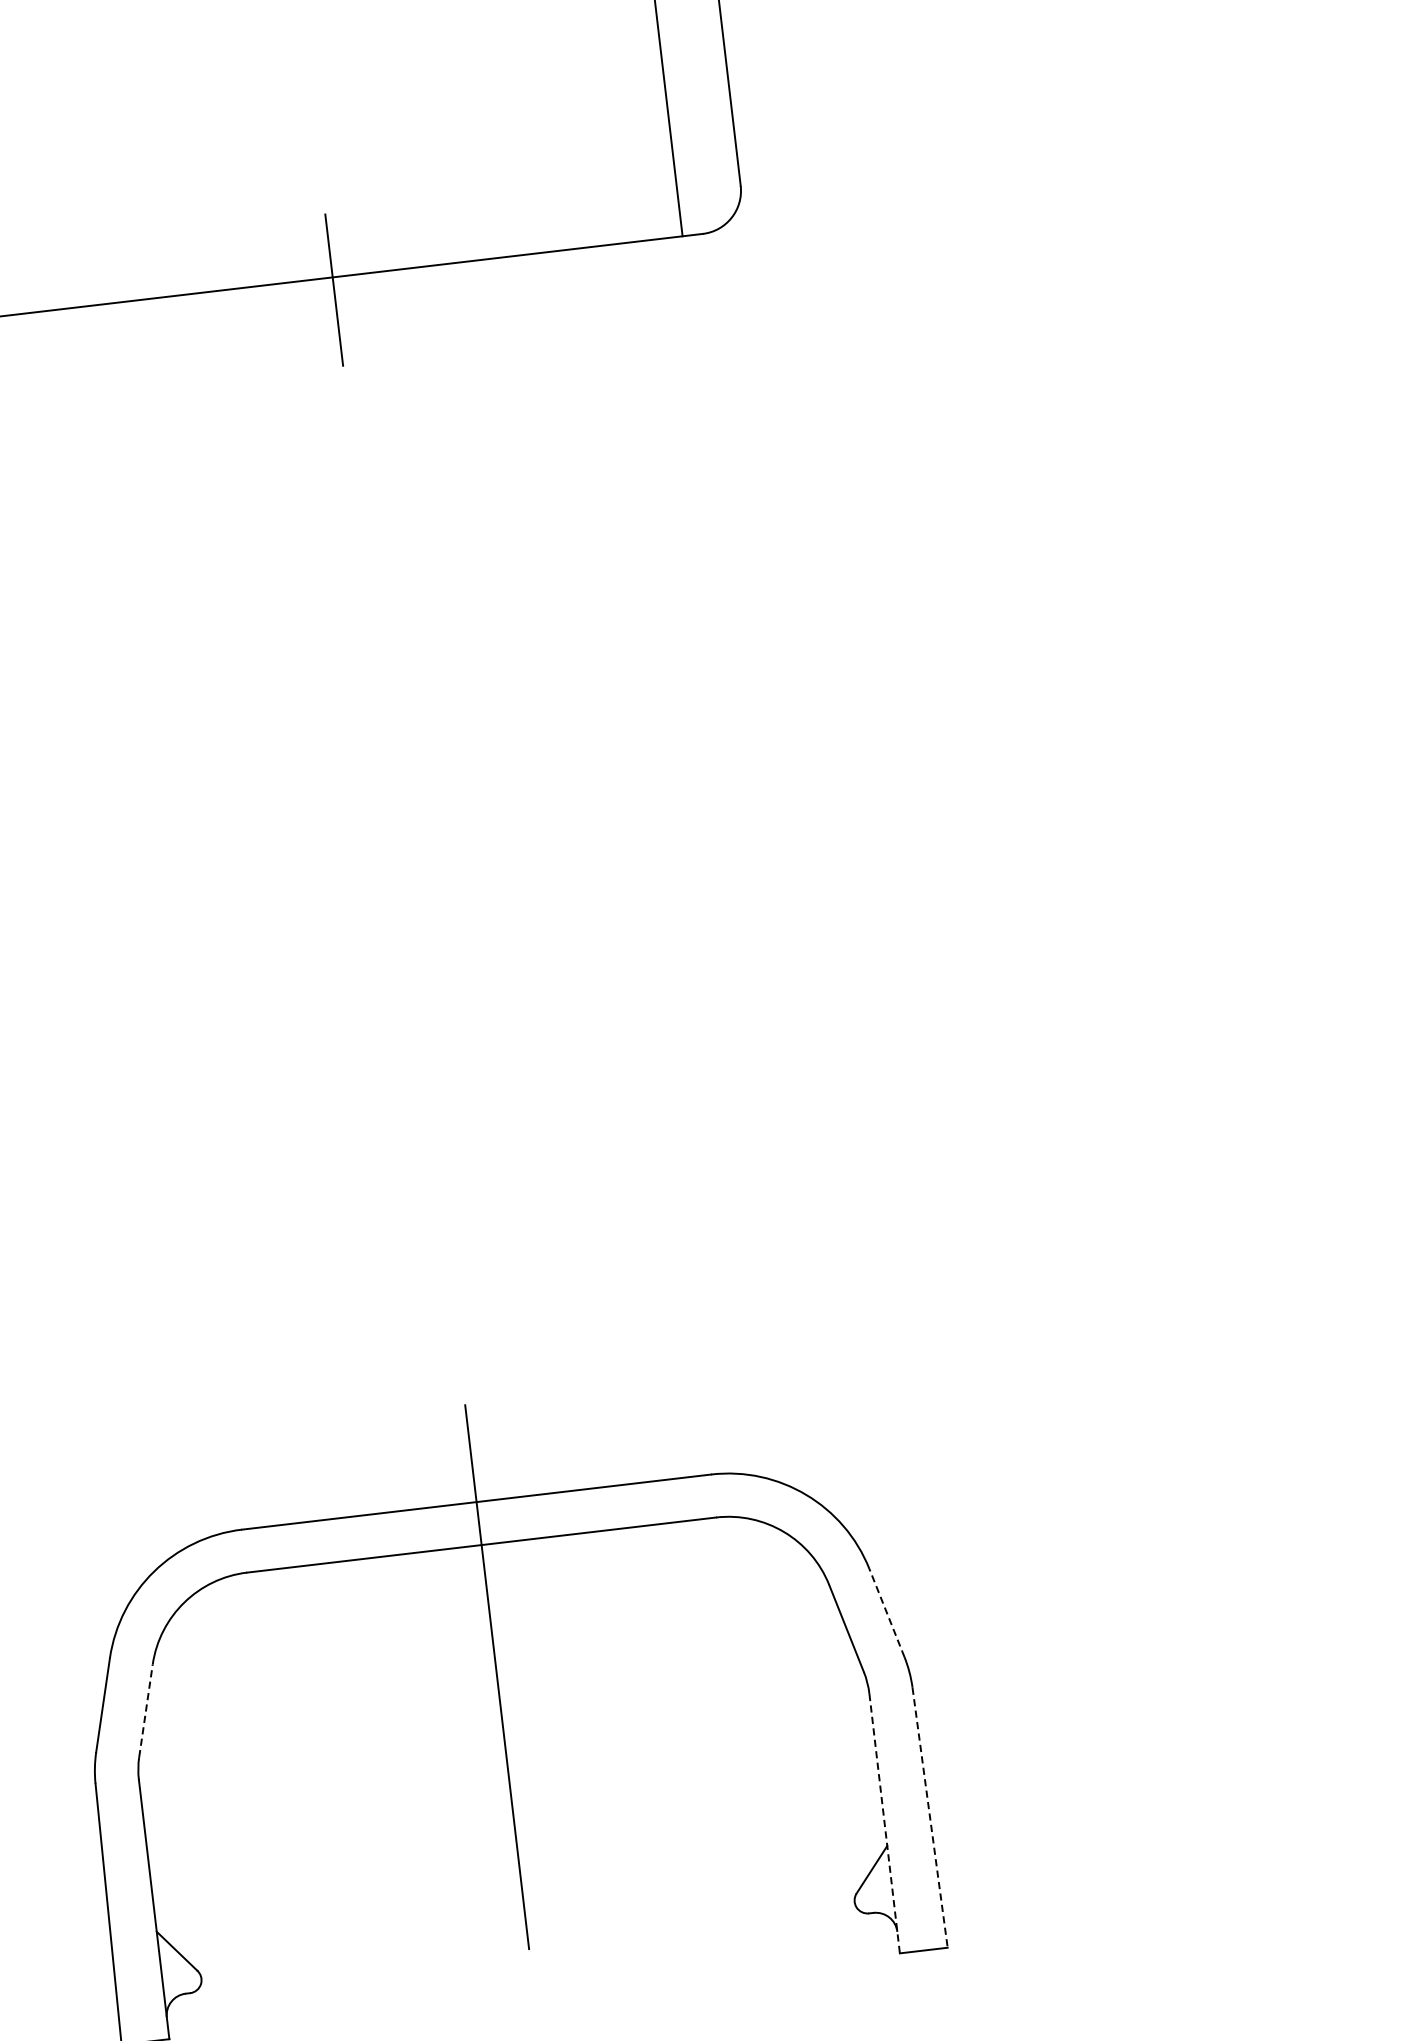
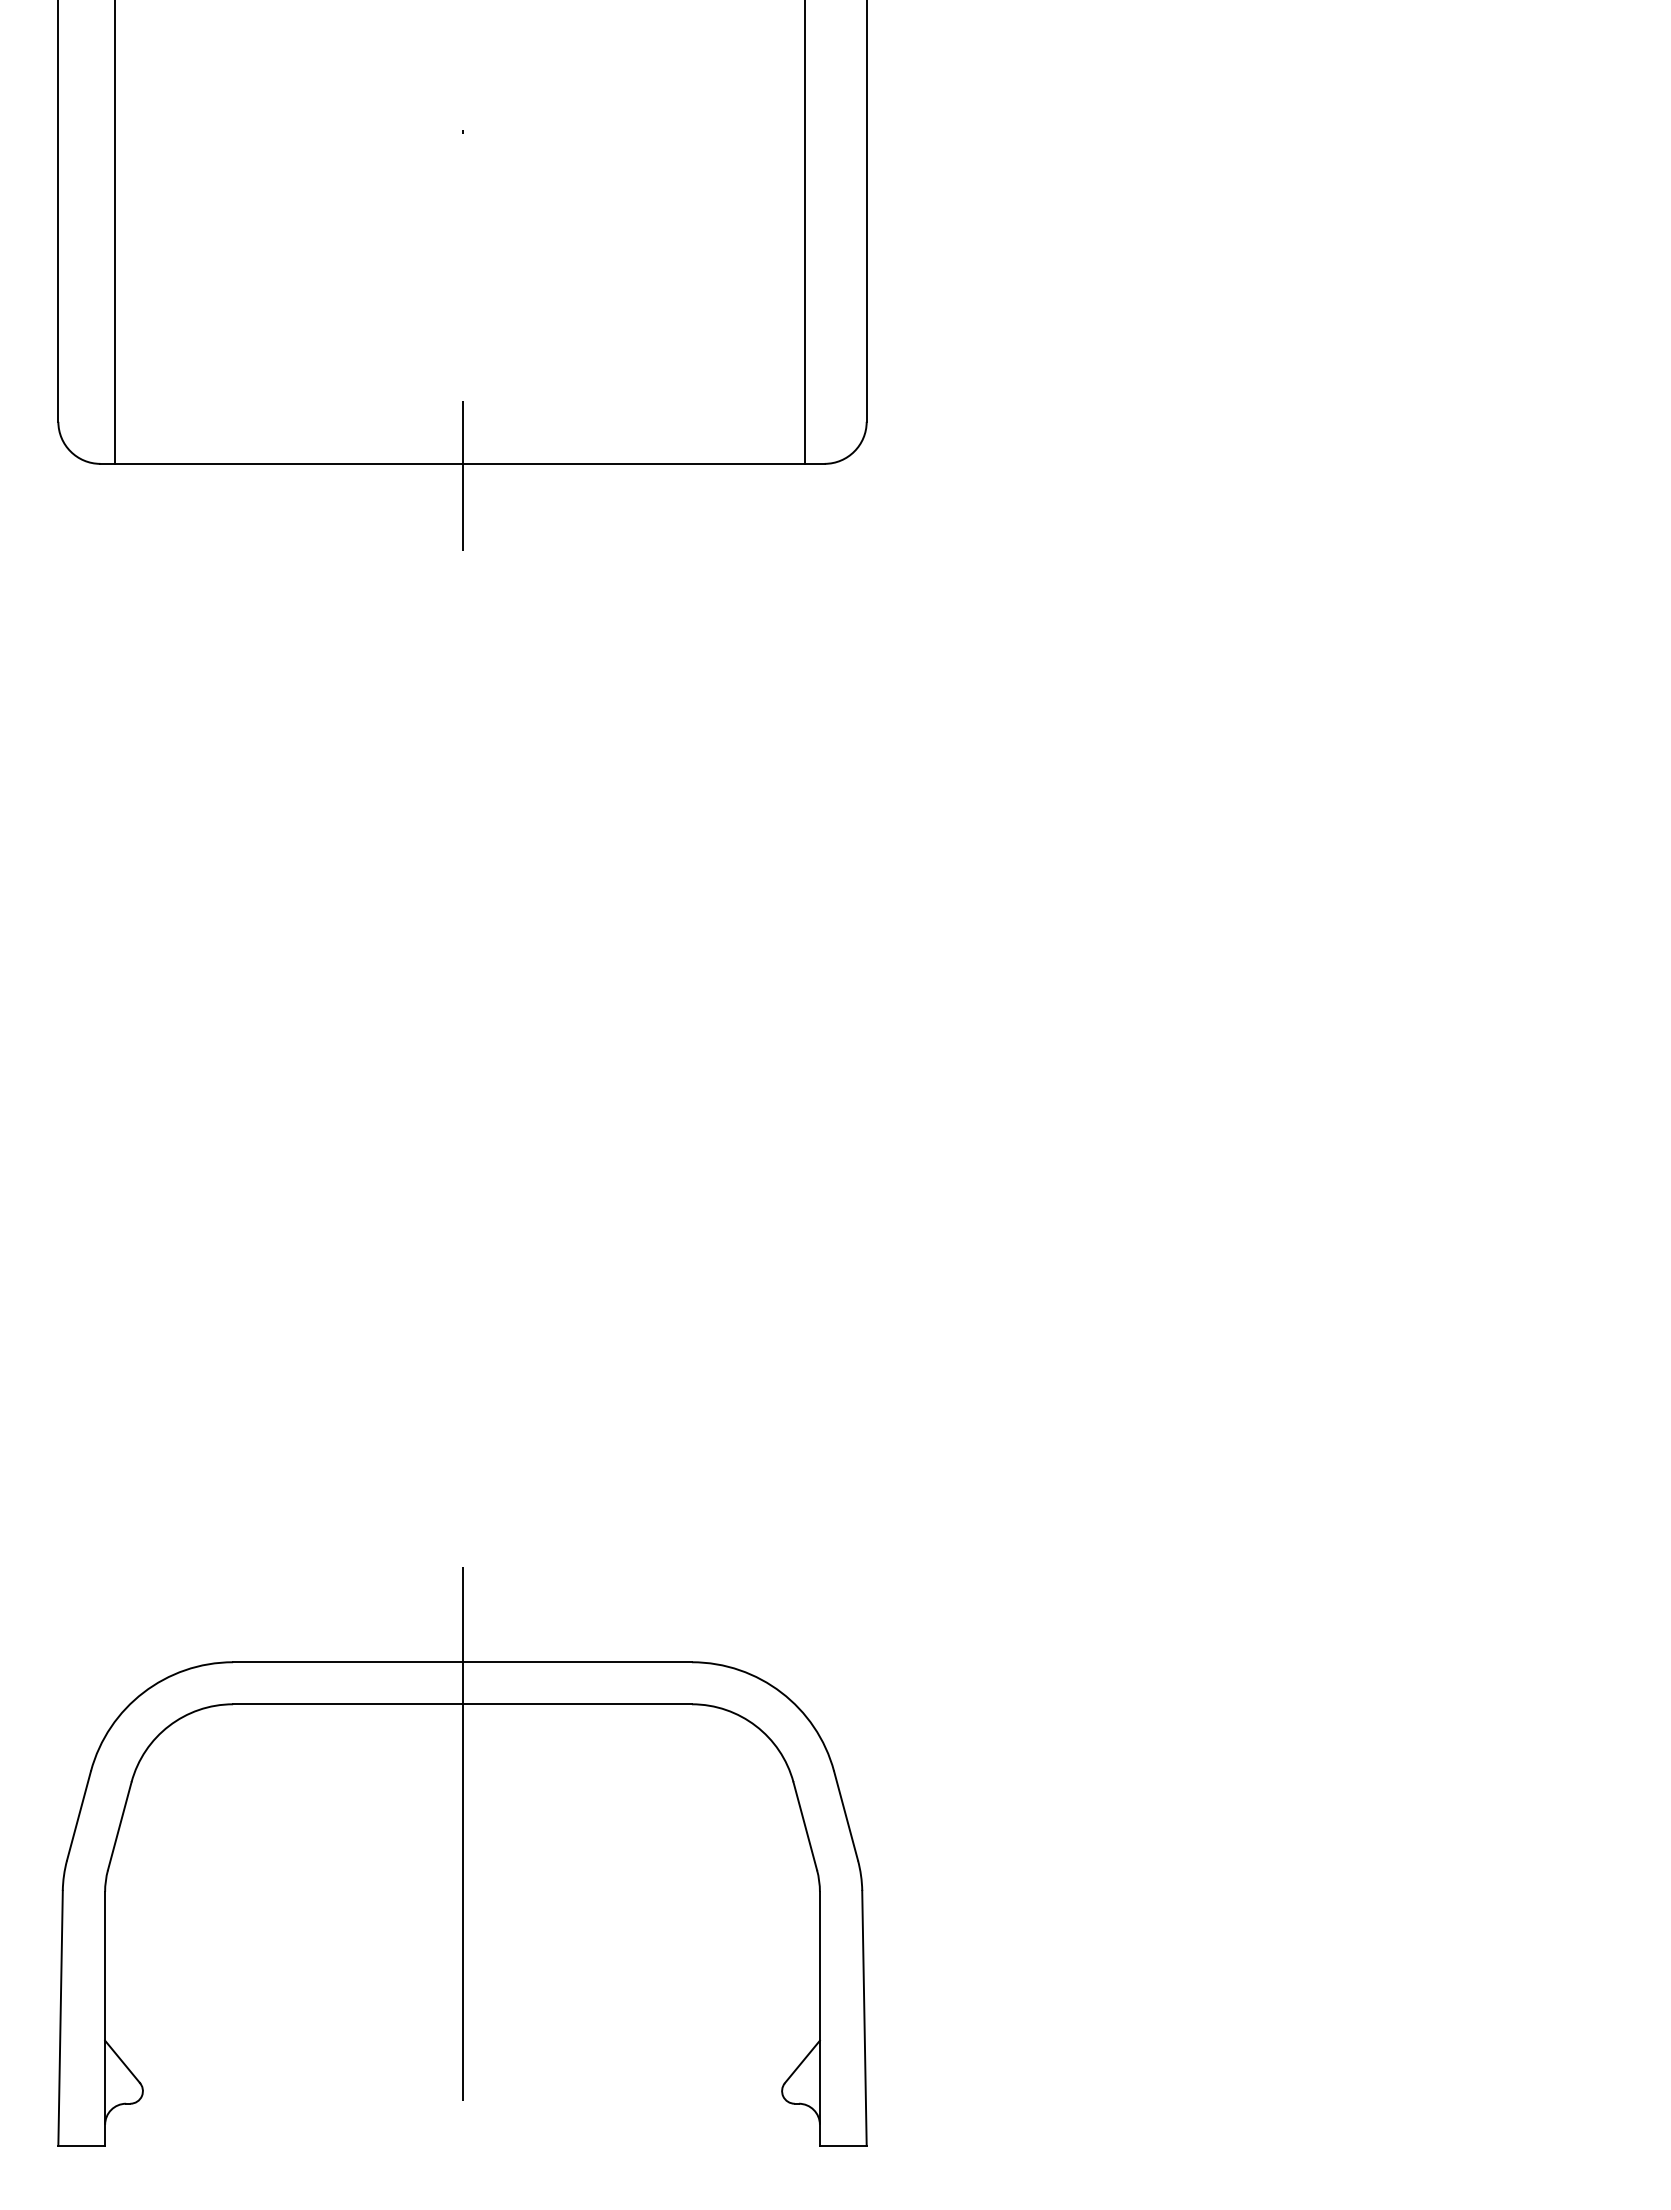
line: (886, 1612) -> (845, 1815), dashed -> solid
line: (145, 1711) -> (119, 1826), dashed -> solid
line: (930, 1817) -> (864, 2018), dashed -> solid
line: (884, 1823) -> (819, 2018), dashed -> solid

